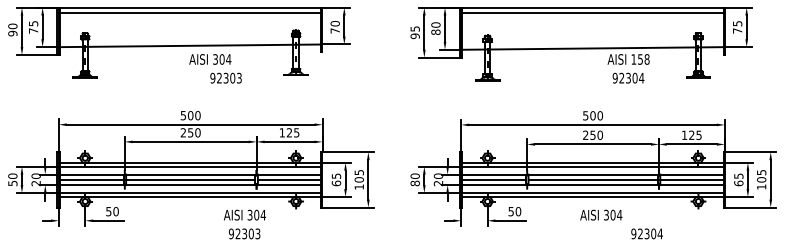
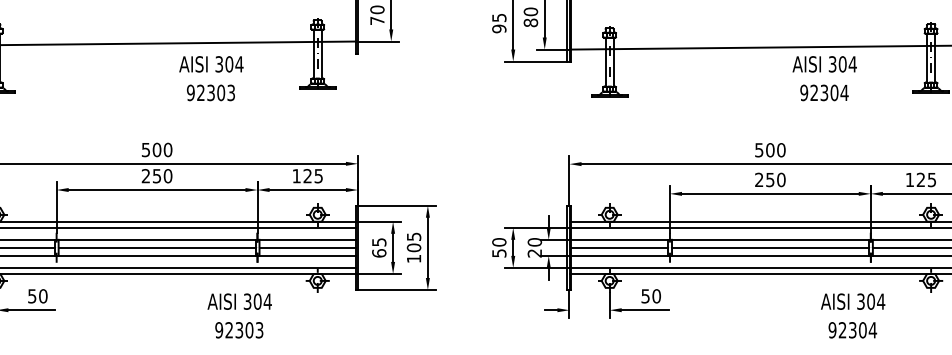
text: (210, 59) -> (211, 64), moved
text: (640, 59) -> (842, 64), 158 -> 304
text: (414, 183) -> (498, 253), 80 -> 50
text: (601, 214) -> (853, 300), moved

